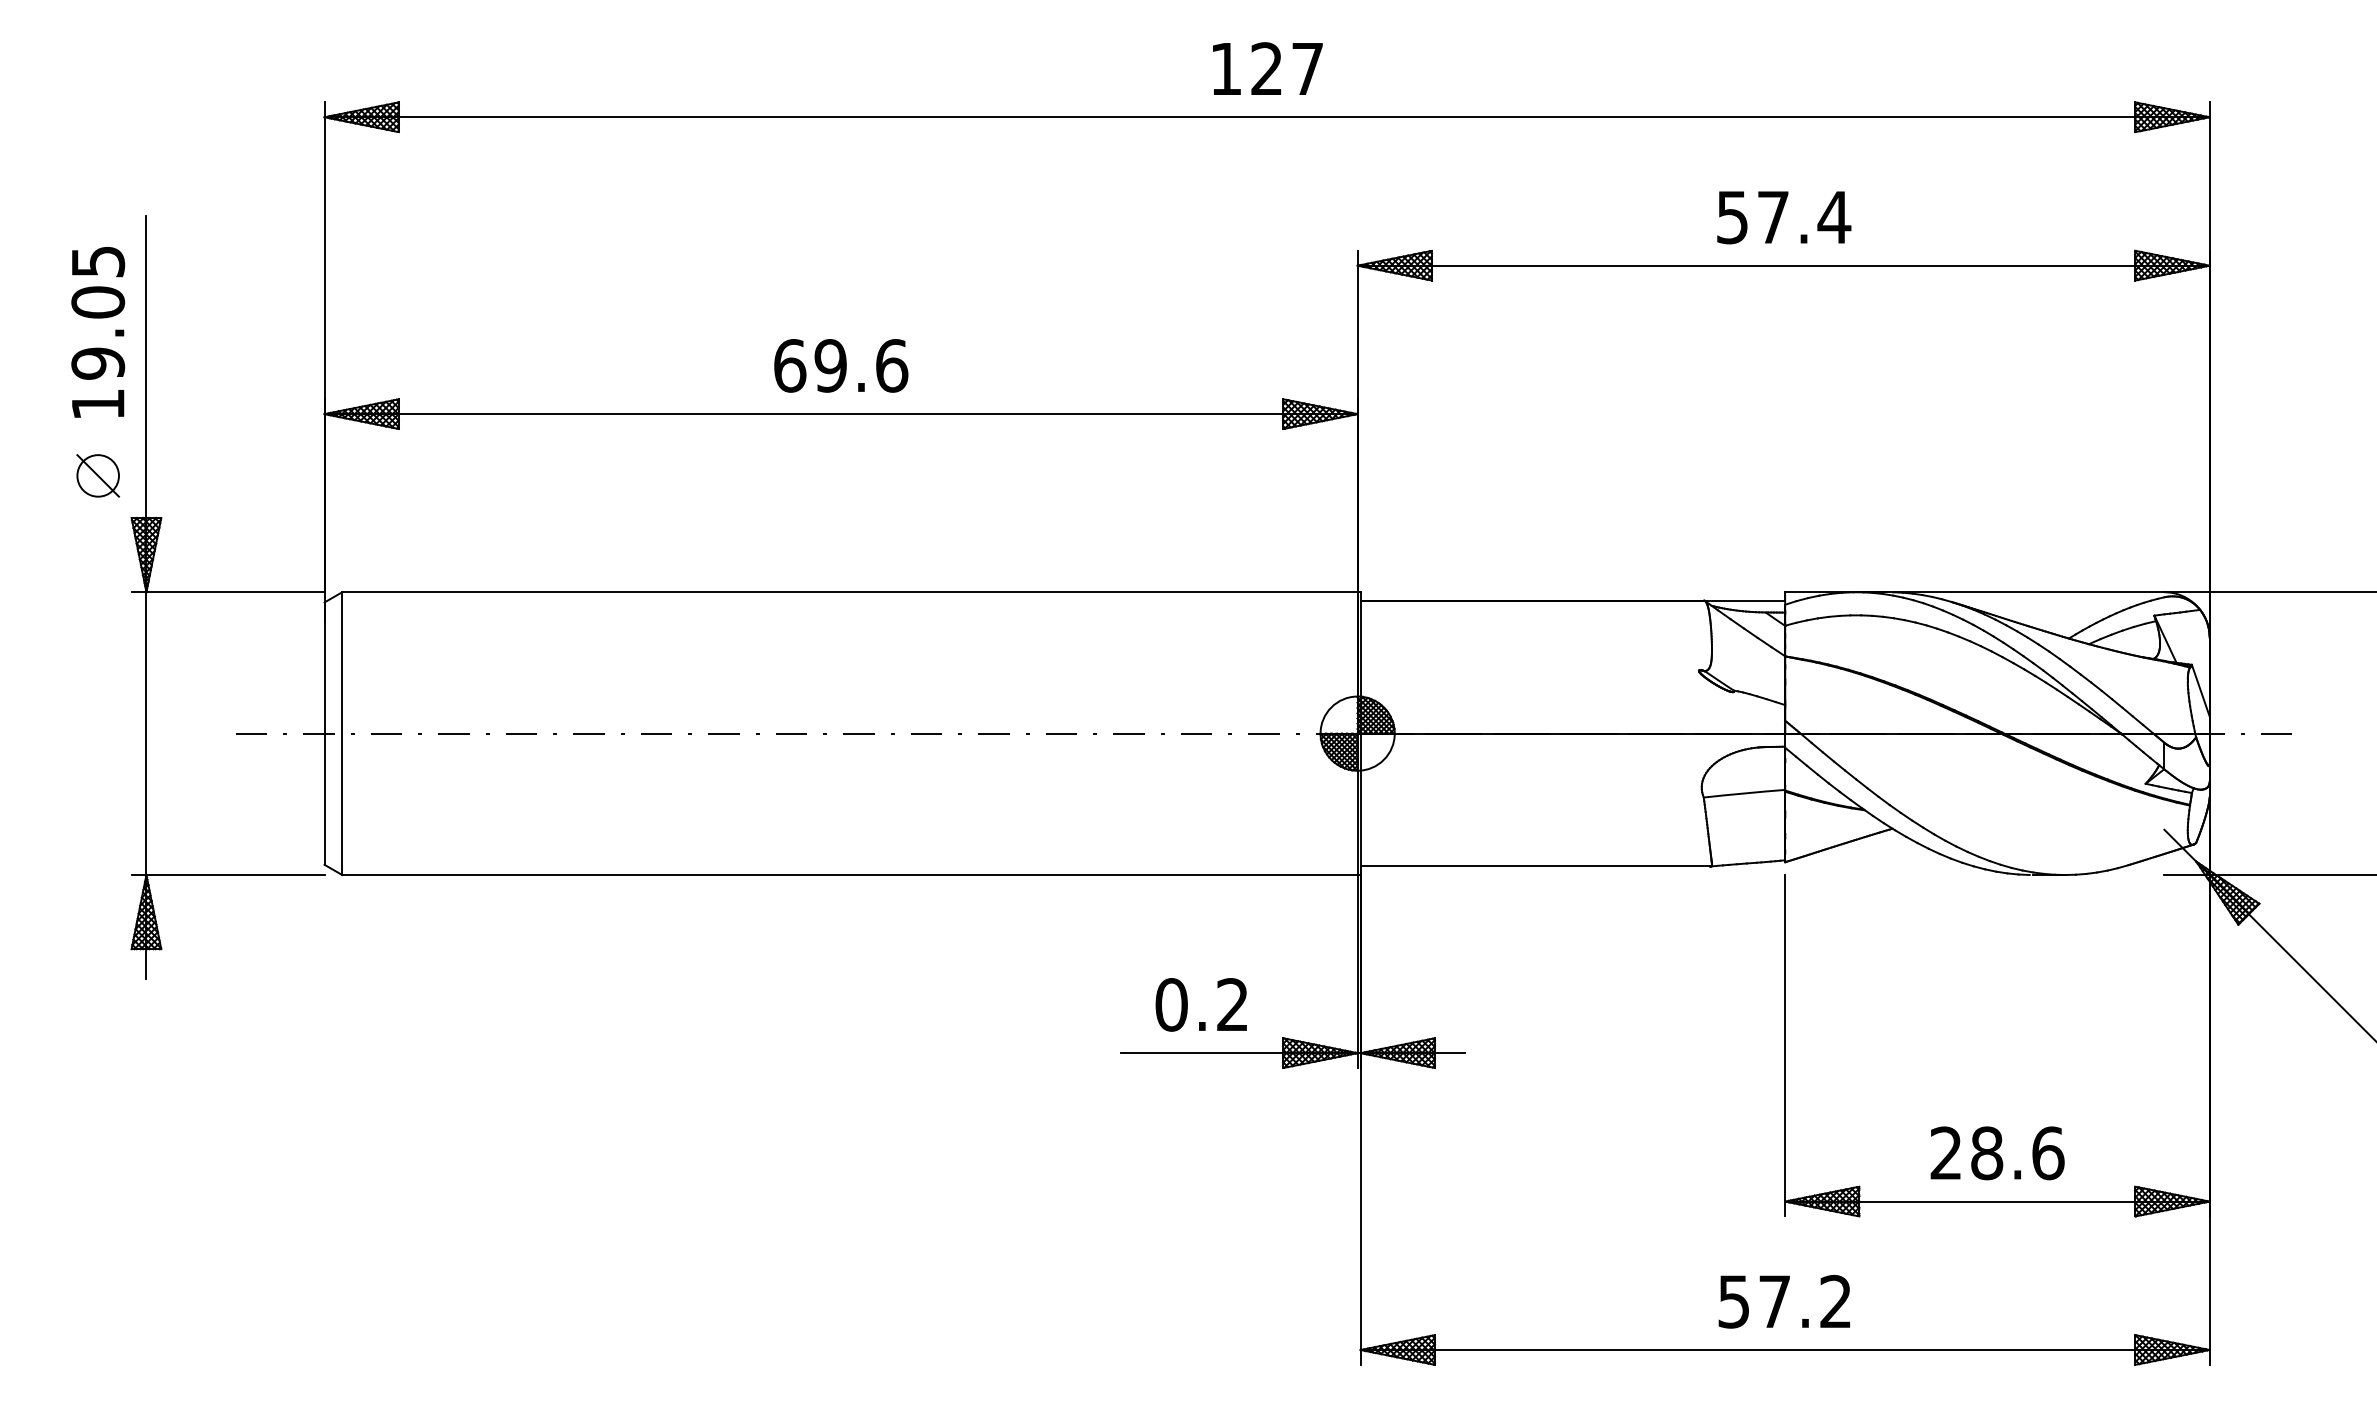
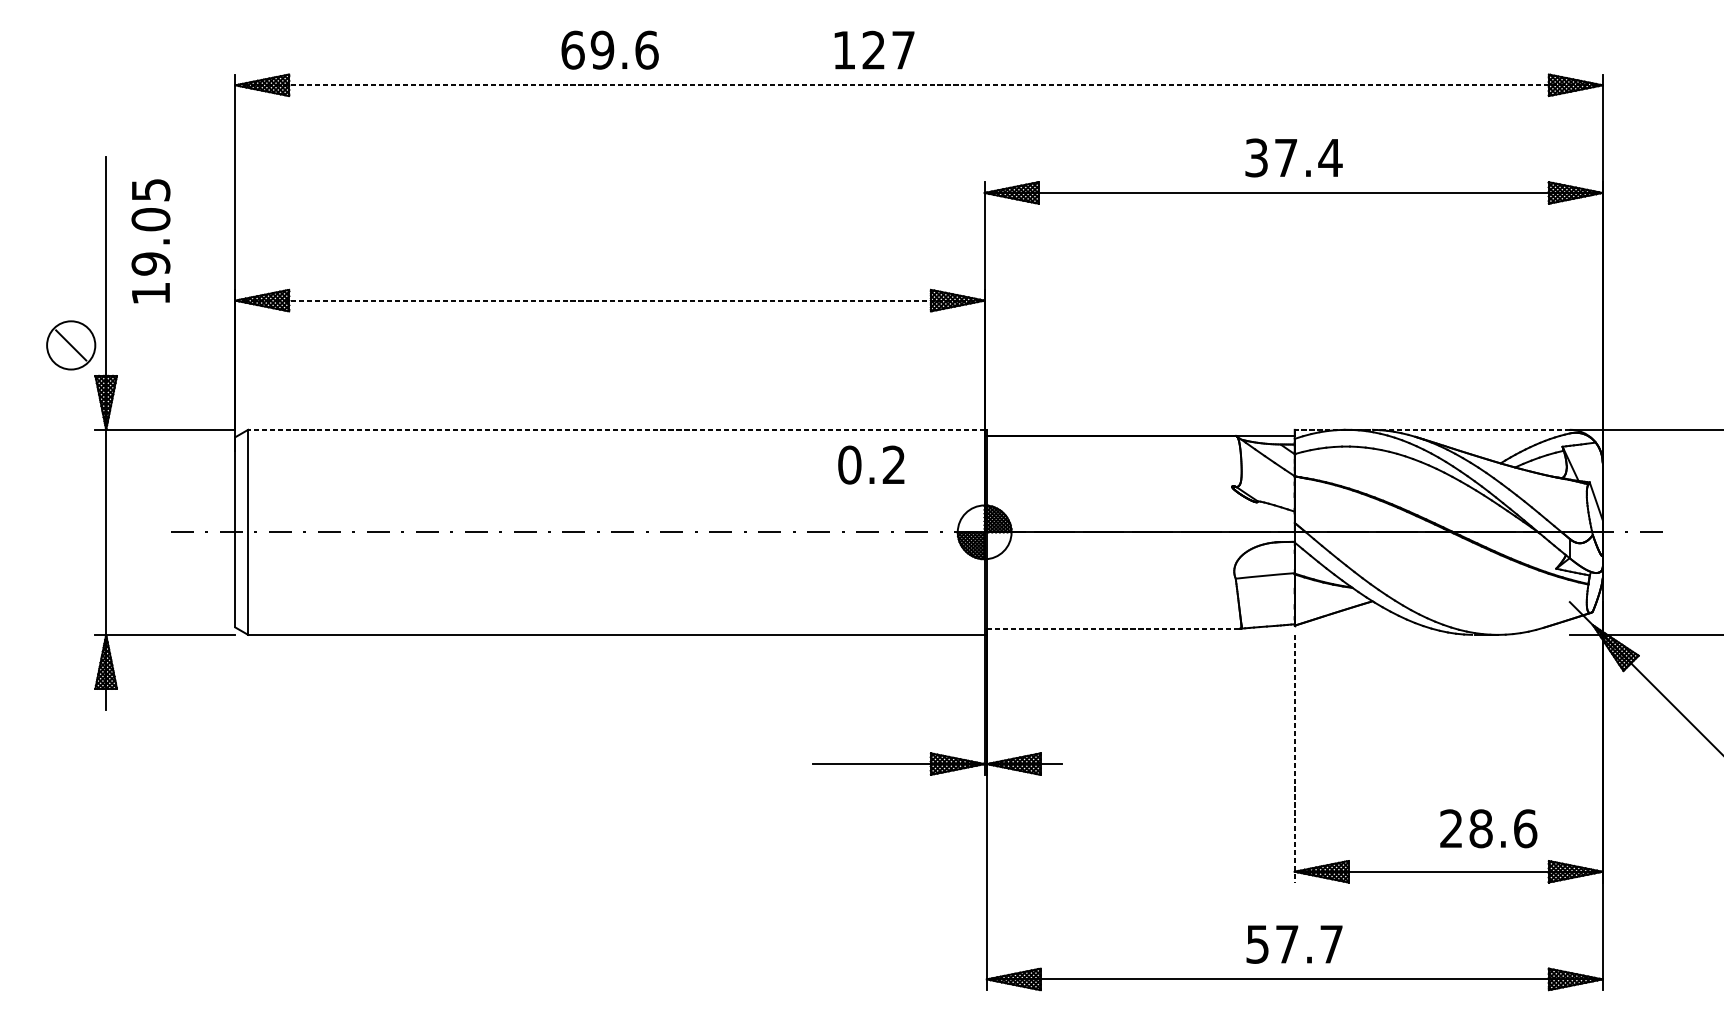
text: (1267, 68) -> (874, 49), moved
line: (1267, 117) -> (919, 85), solid -> dashed
text: (1732, 216) -> (1256, 157), 57.4 -> 37.4
text: (98, 332) -> (151, 241), moved
text: (841, 365) -> (610, 49), moved
line: (841, 414) -> (610, 300), solid -> dashed
circle: (97, 475) -> (70, 345), size x1.6
line: (849, 592) -> (616, 429), solid -> dashed
line: (1974, 592) -> (1432, 429), solid -> dashed
line: (1535, 866) -> (1113, 628), solid -> dashed
text: (1200, 1004) -> (870, 464), moved
line: (1785, 1045) -> (1295, 758), solid -> dashed
text: (1997, 1153) -> (1488, 828), moved
text: (1835, 1300) -> (1331, 943), 57.2 -> 57.7

